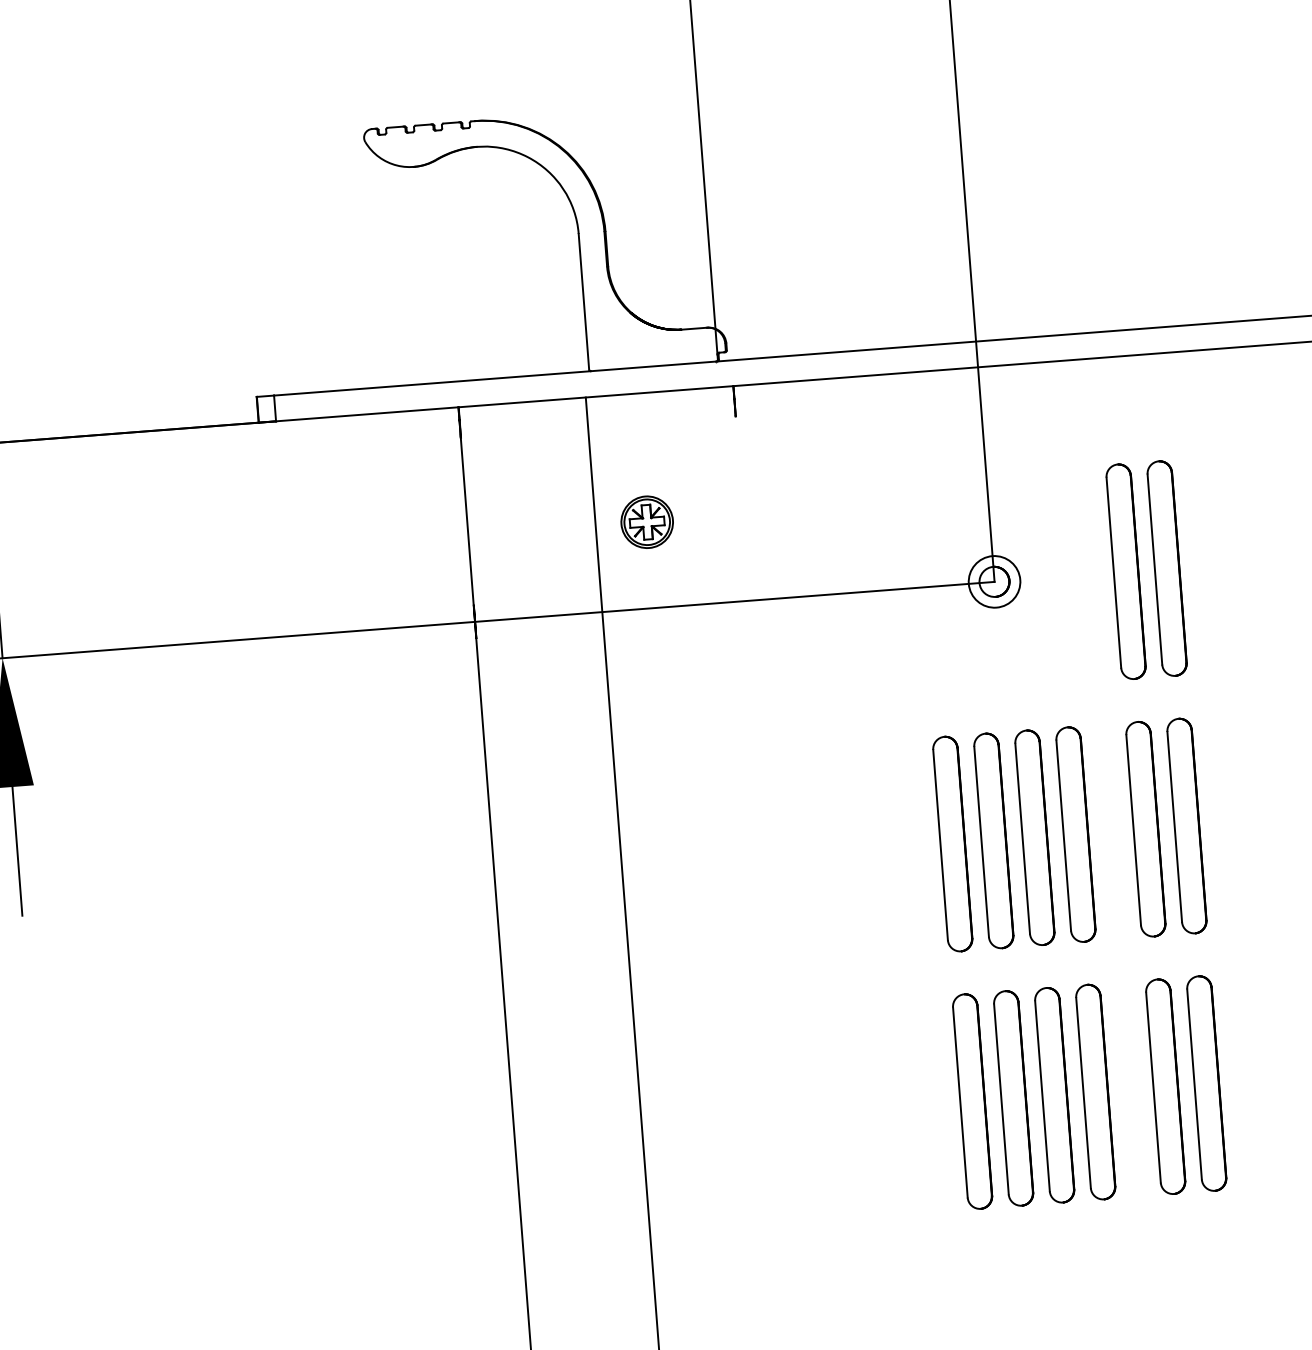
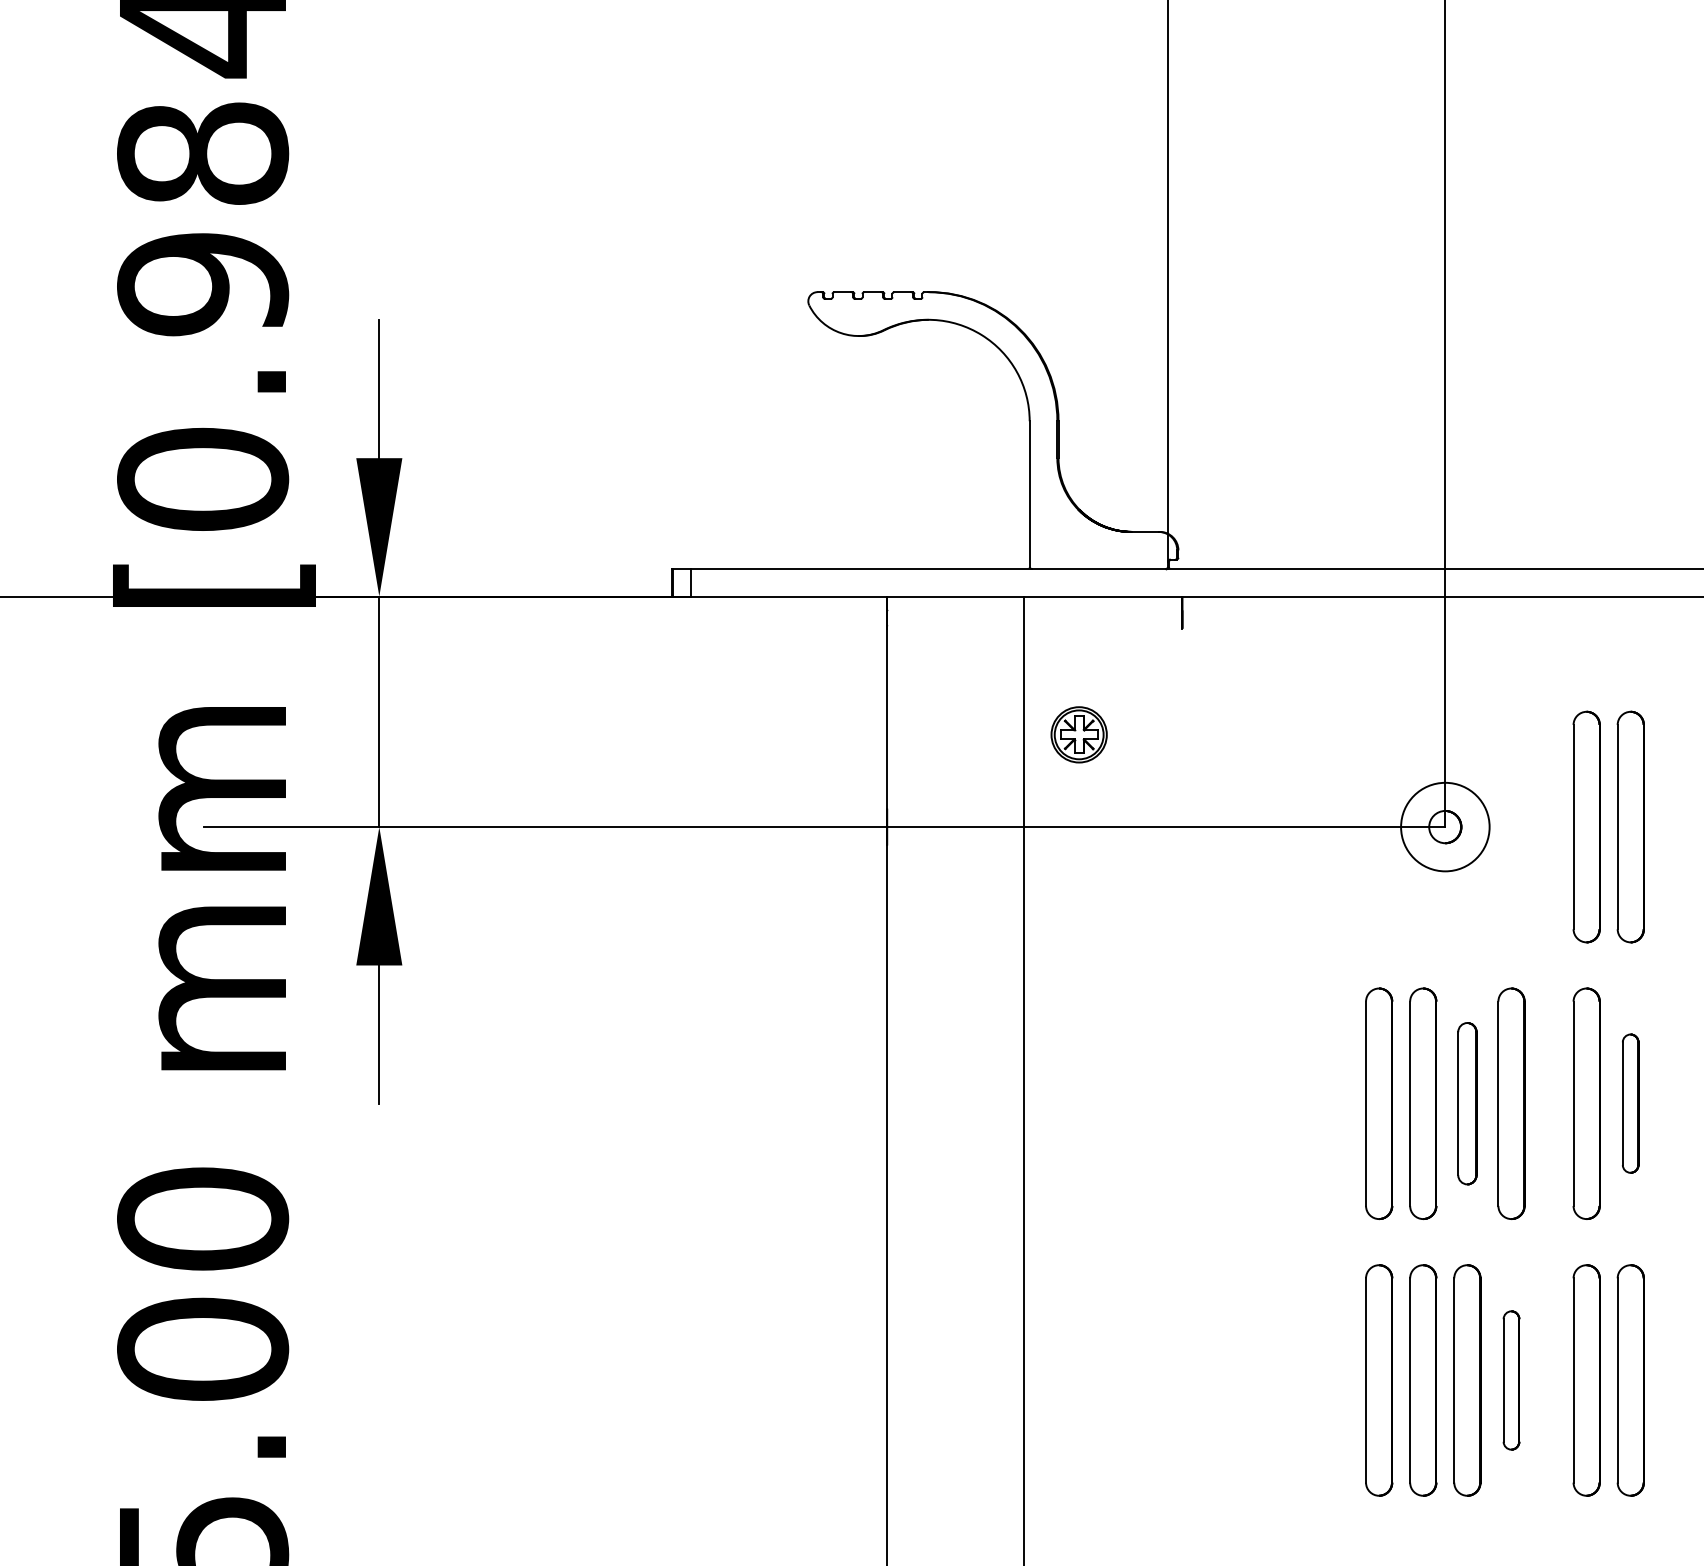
circle: (994, 581) -> (1445, 826), size x1.6
part: (1186, 825) -> (1630, 1103), size x0.6
part: (1034, 837) -> (1467, 1103), size x0.7
part: (1095, 1092) -> (1511, 1380), size x0.6

